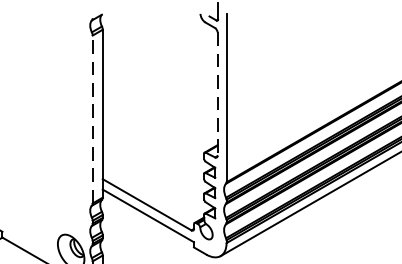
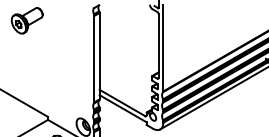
line: (217, 94) -> (158, 46), dashed -> solid
line: (92, 118) -> (94, 58), dashed -> solid

